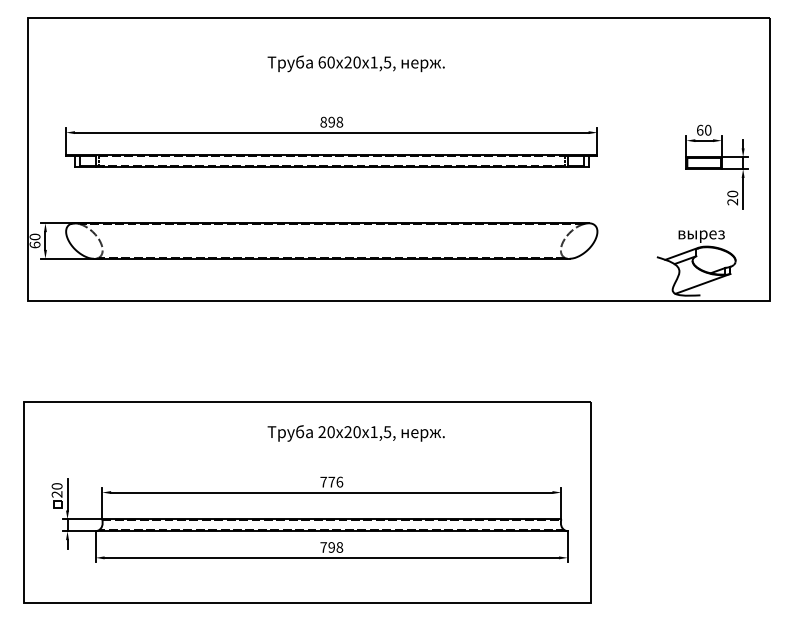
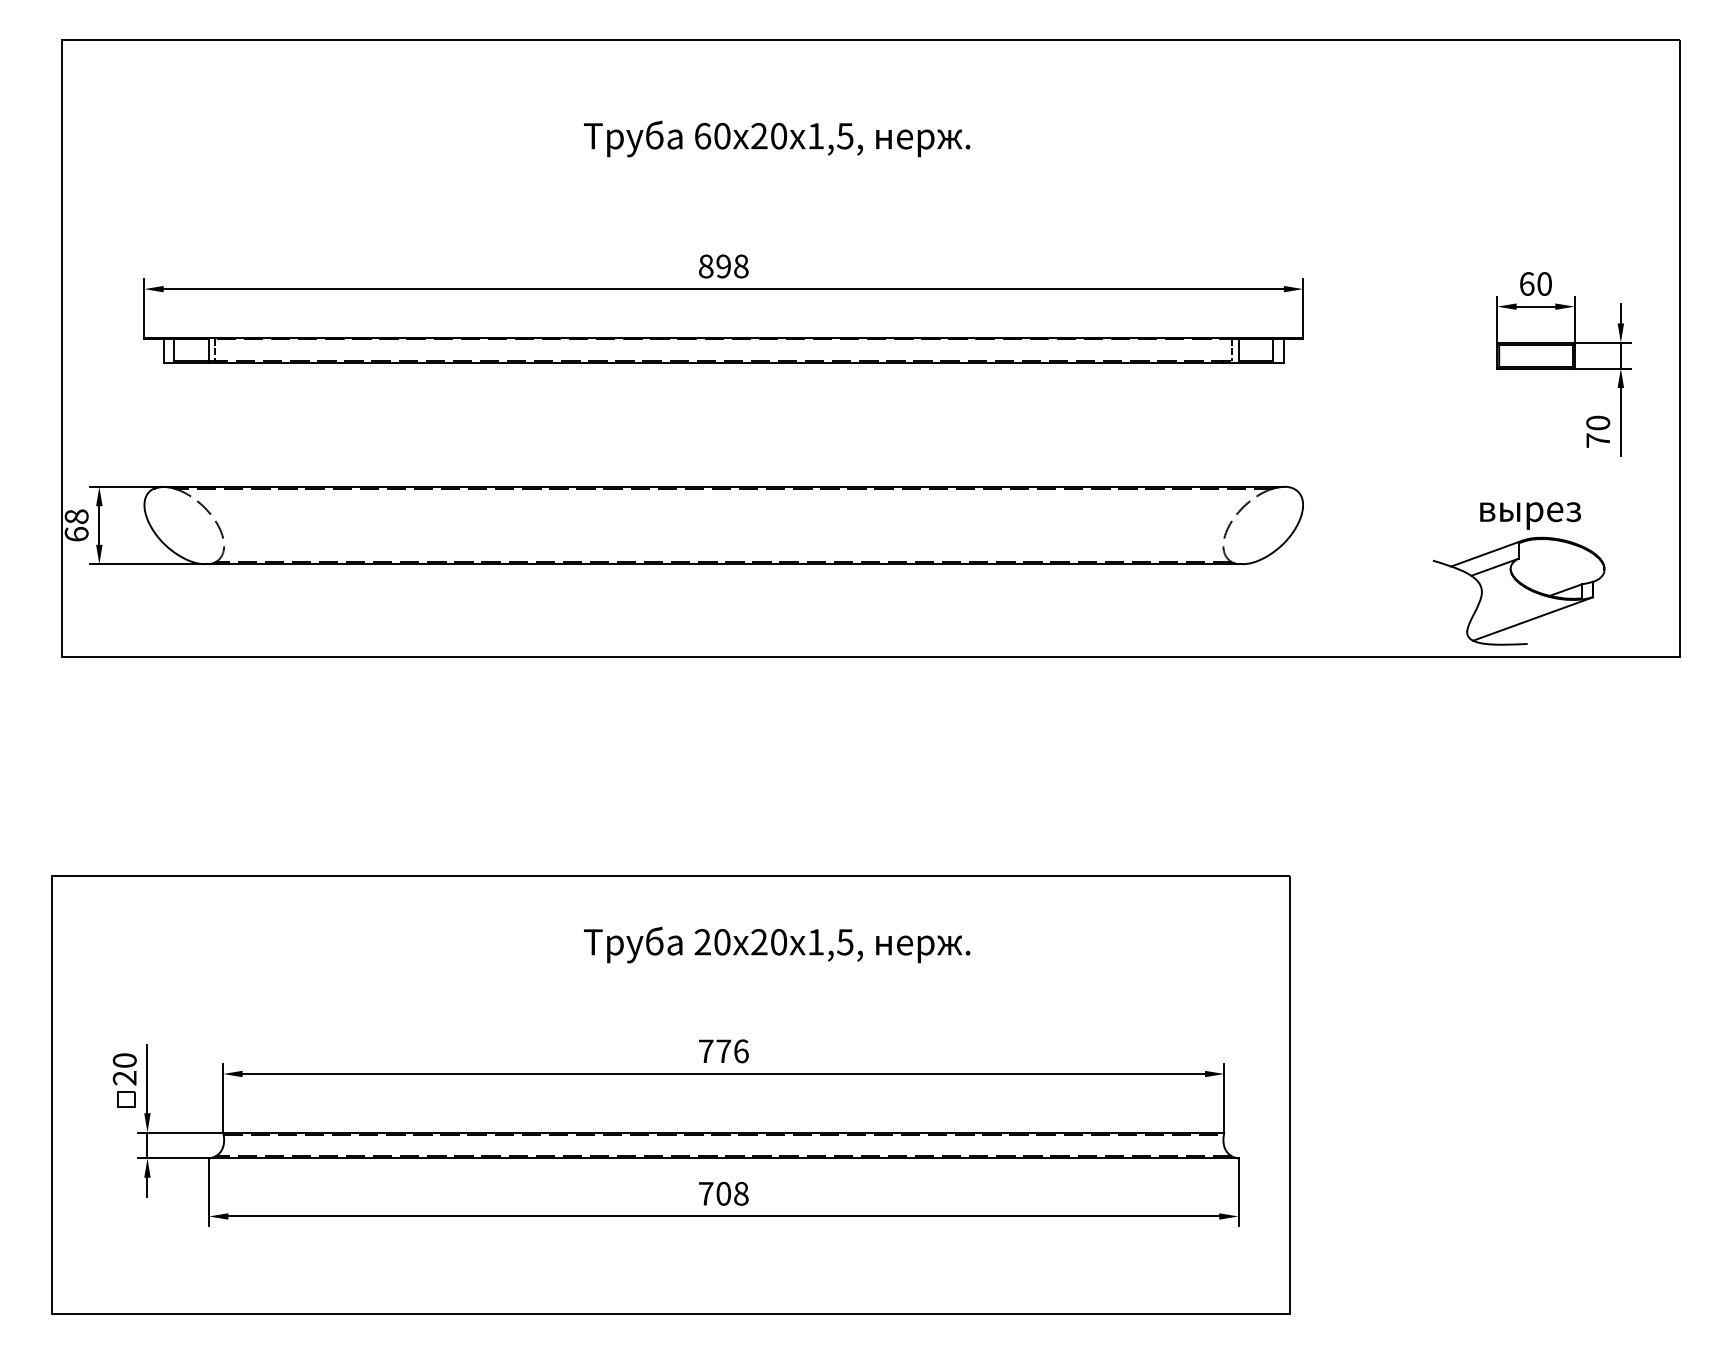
text: (732, 201) -> (1597, 439), 20 -> 70
text: (35, 236) -> (77, 515), 60 -> 68
text: (331, 547) -> (723, 1193), 798 -> 708

